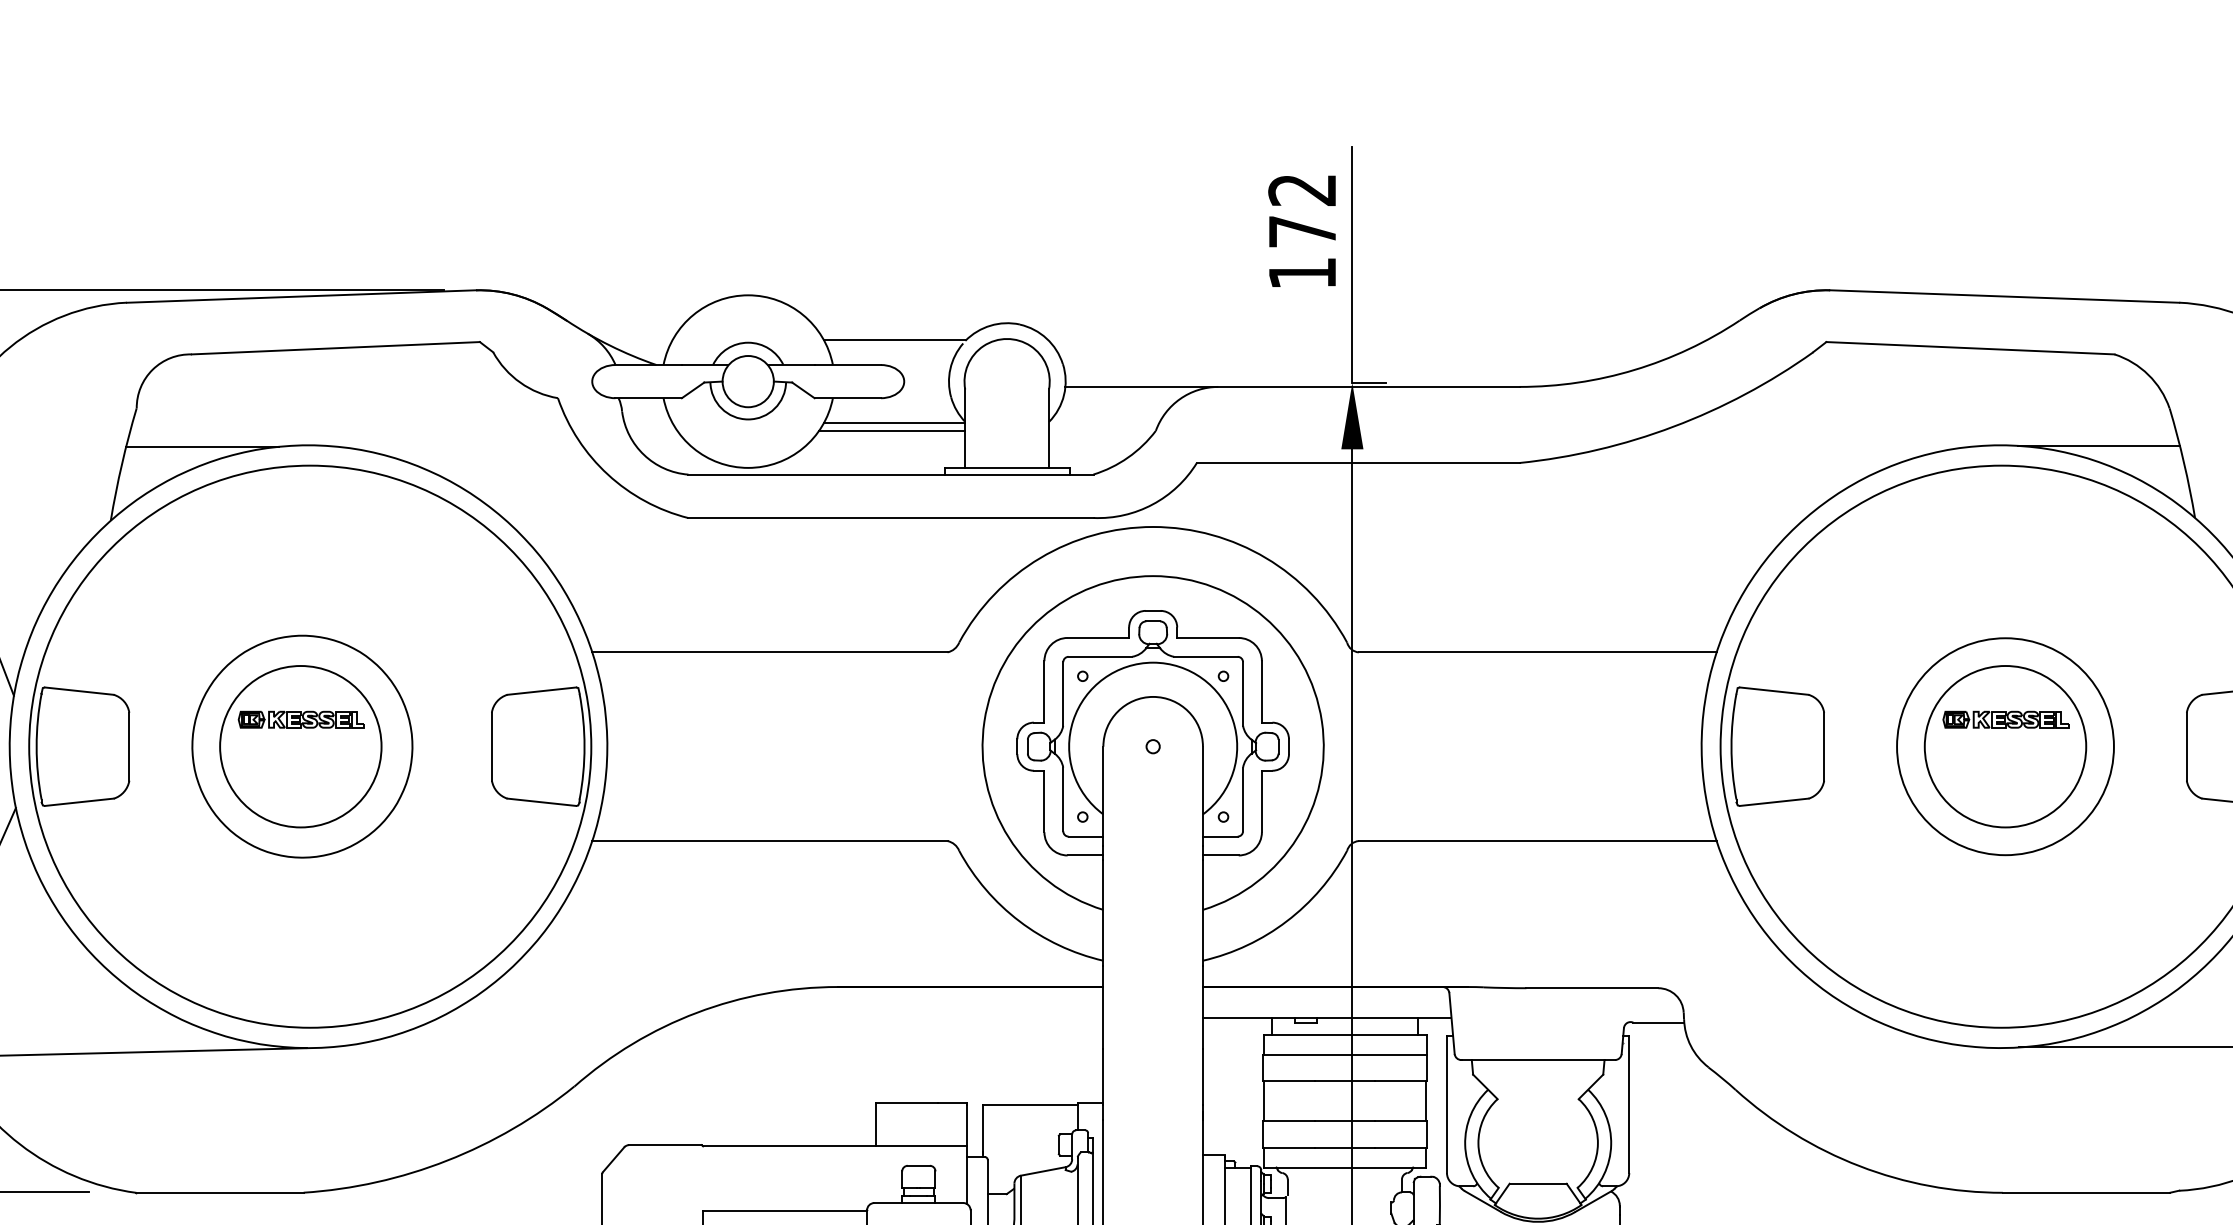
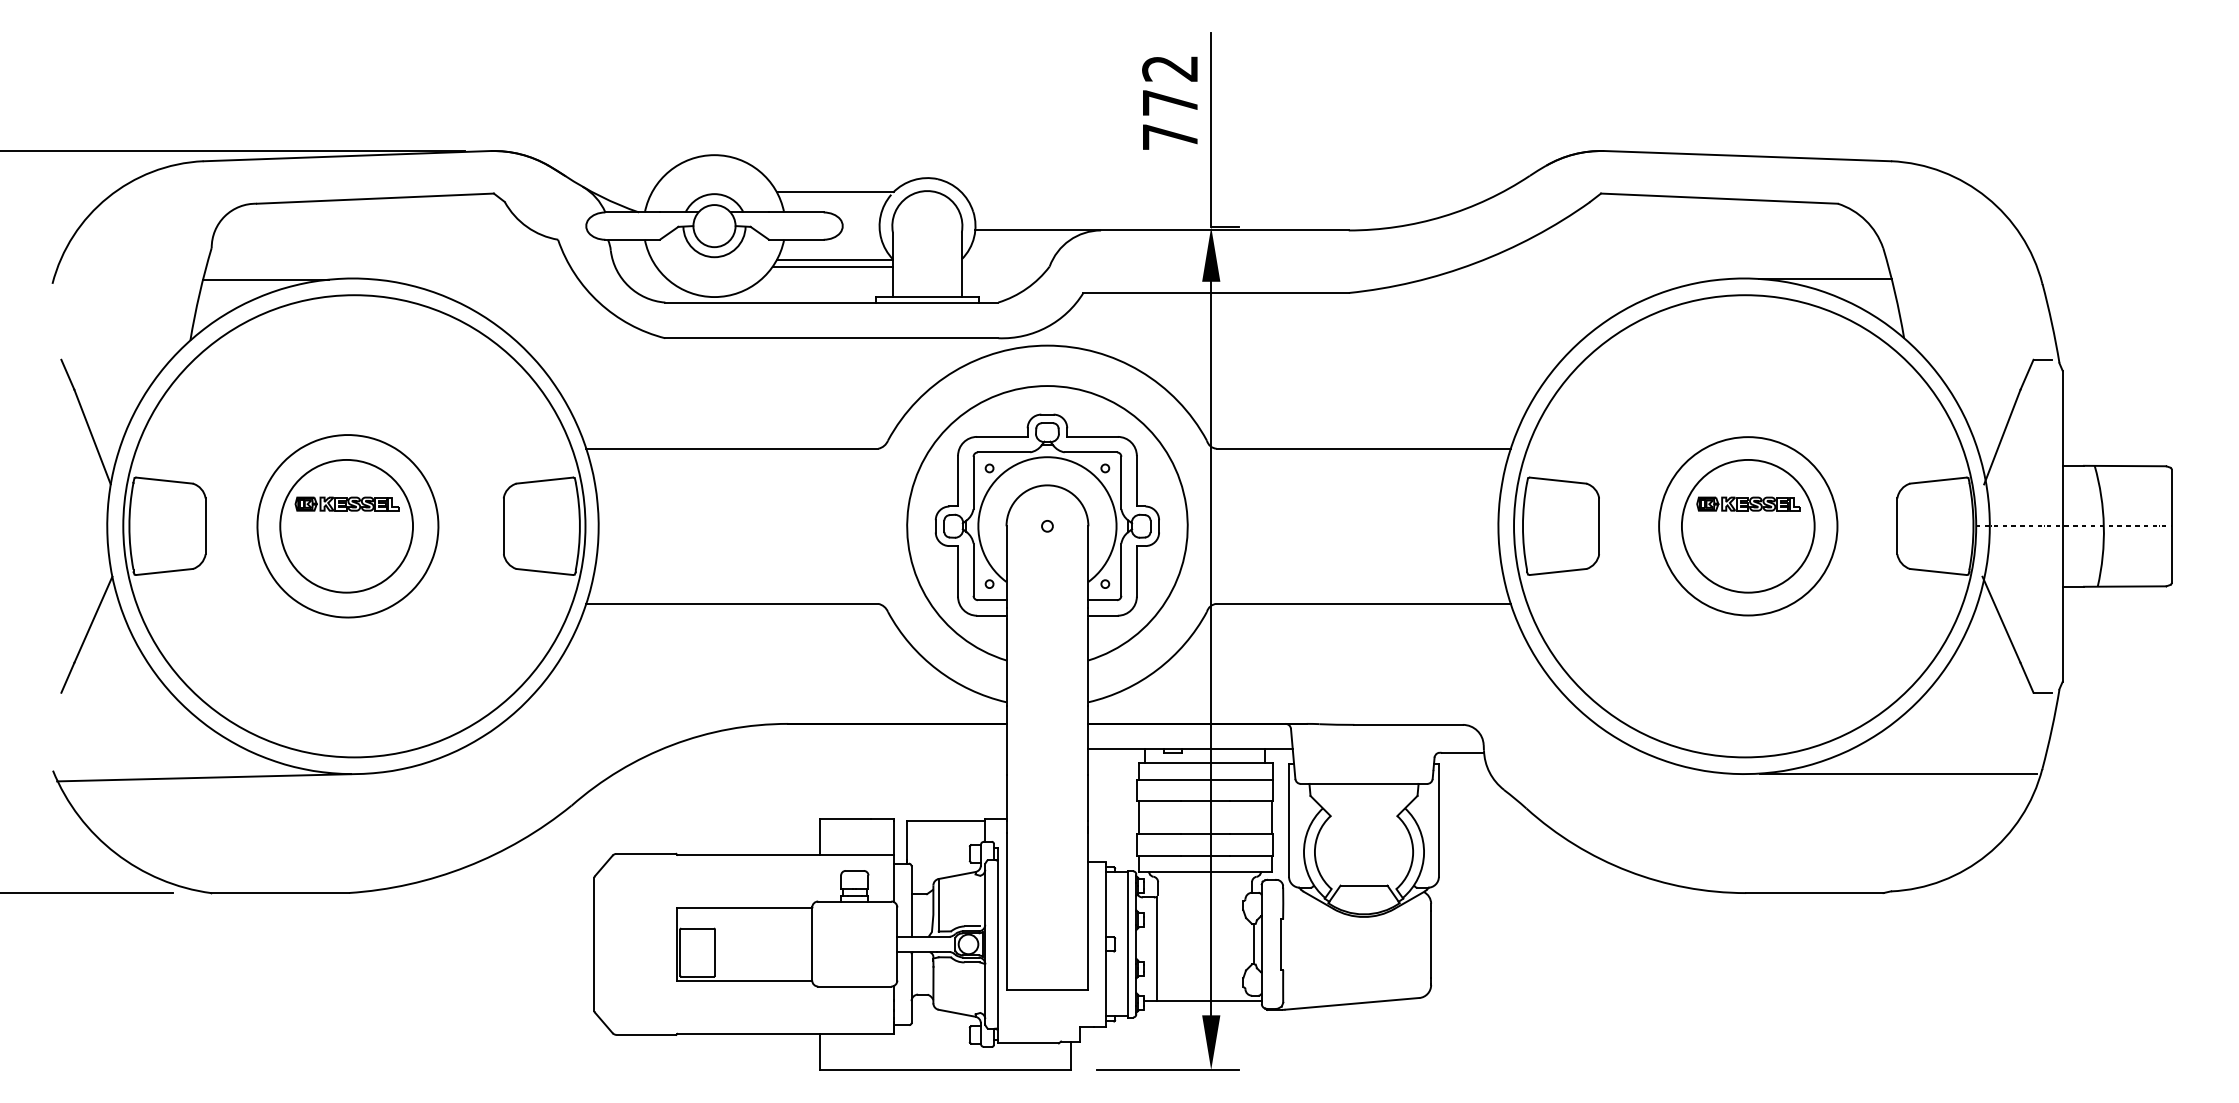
text: (1302, 272) -> (1170, 136), 172 -> 772

